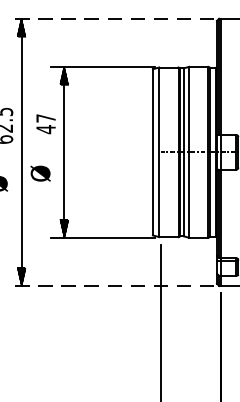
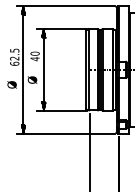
line: (109, 19) -> (65, 6), dashed -> solid
text: (44, 117) -> (34, 53), 47 -> 40
line: (109, 285) -> (65, 133), dashed -> solid

